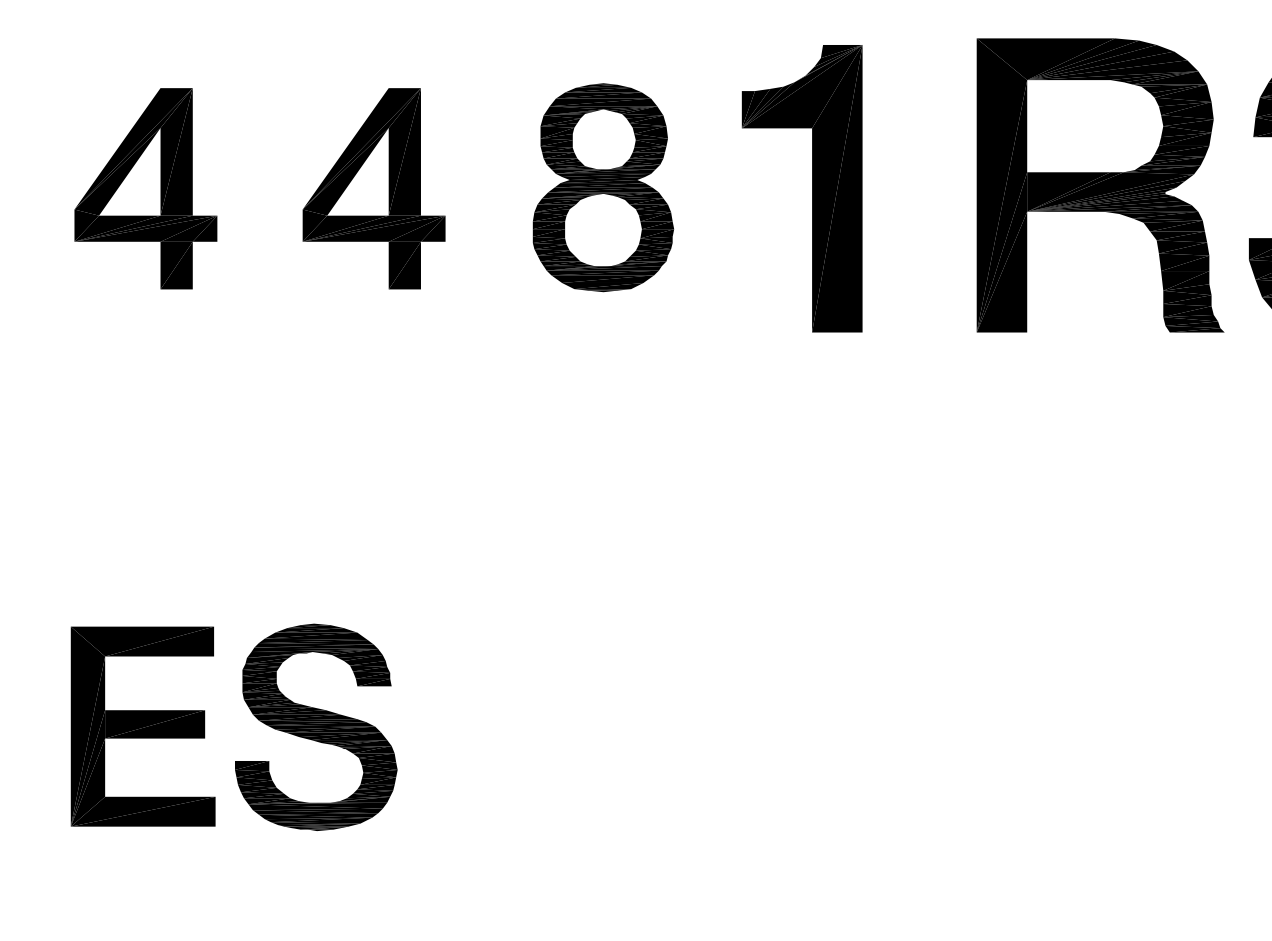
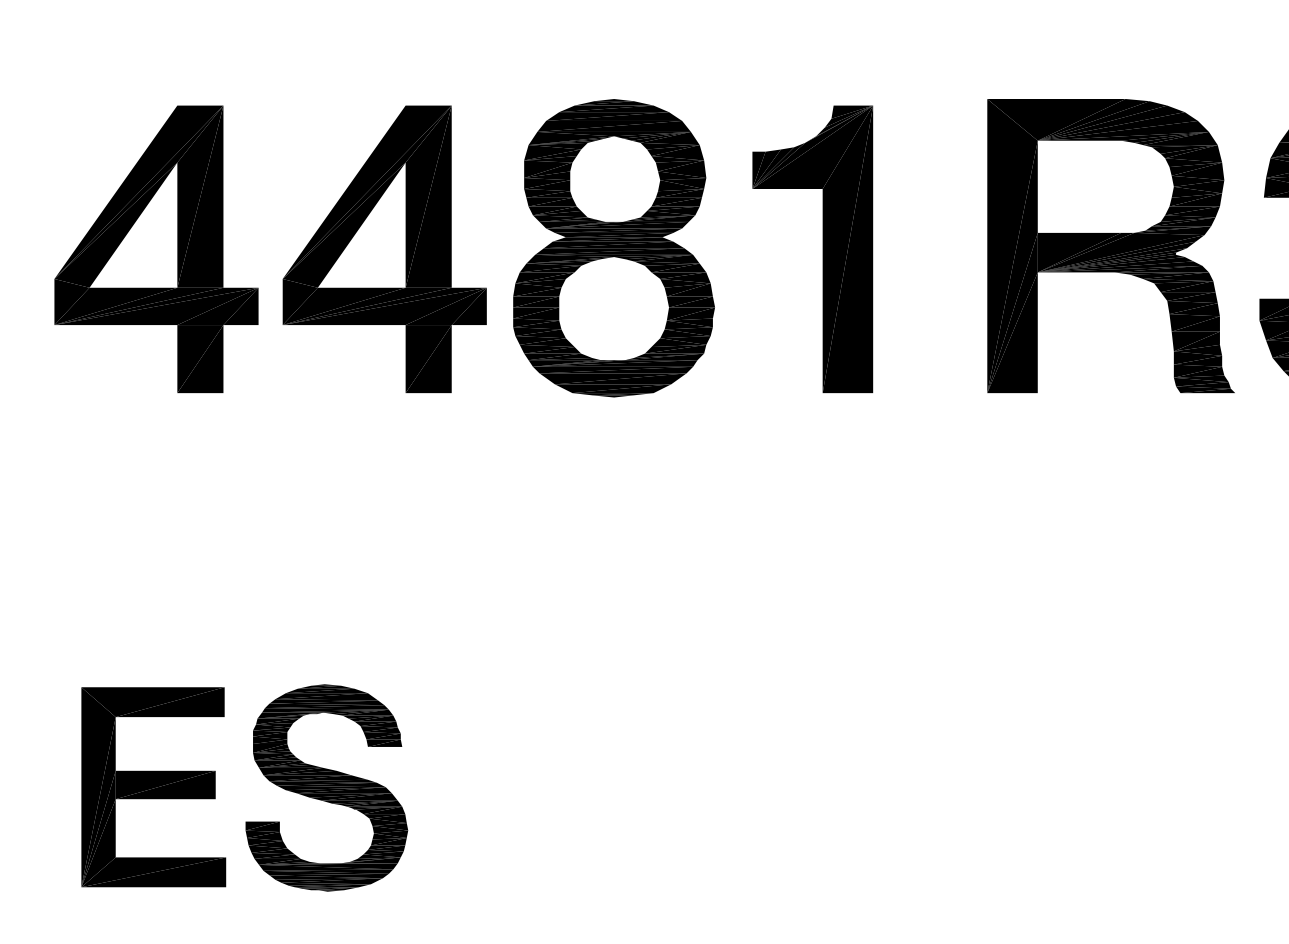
part: (602, 187) -> (613, 248), size x1.43
part: (145, 188) -> (156, 249), size x1.43
part: (373, 188) -> (384, 249), size x1.43

